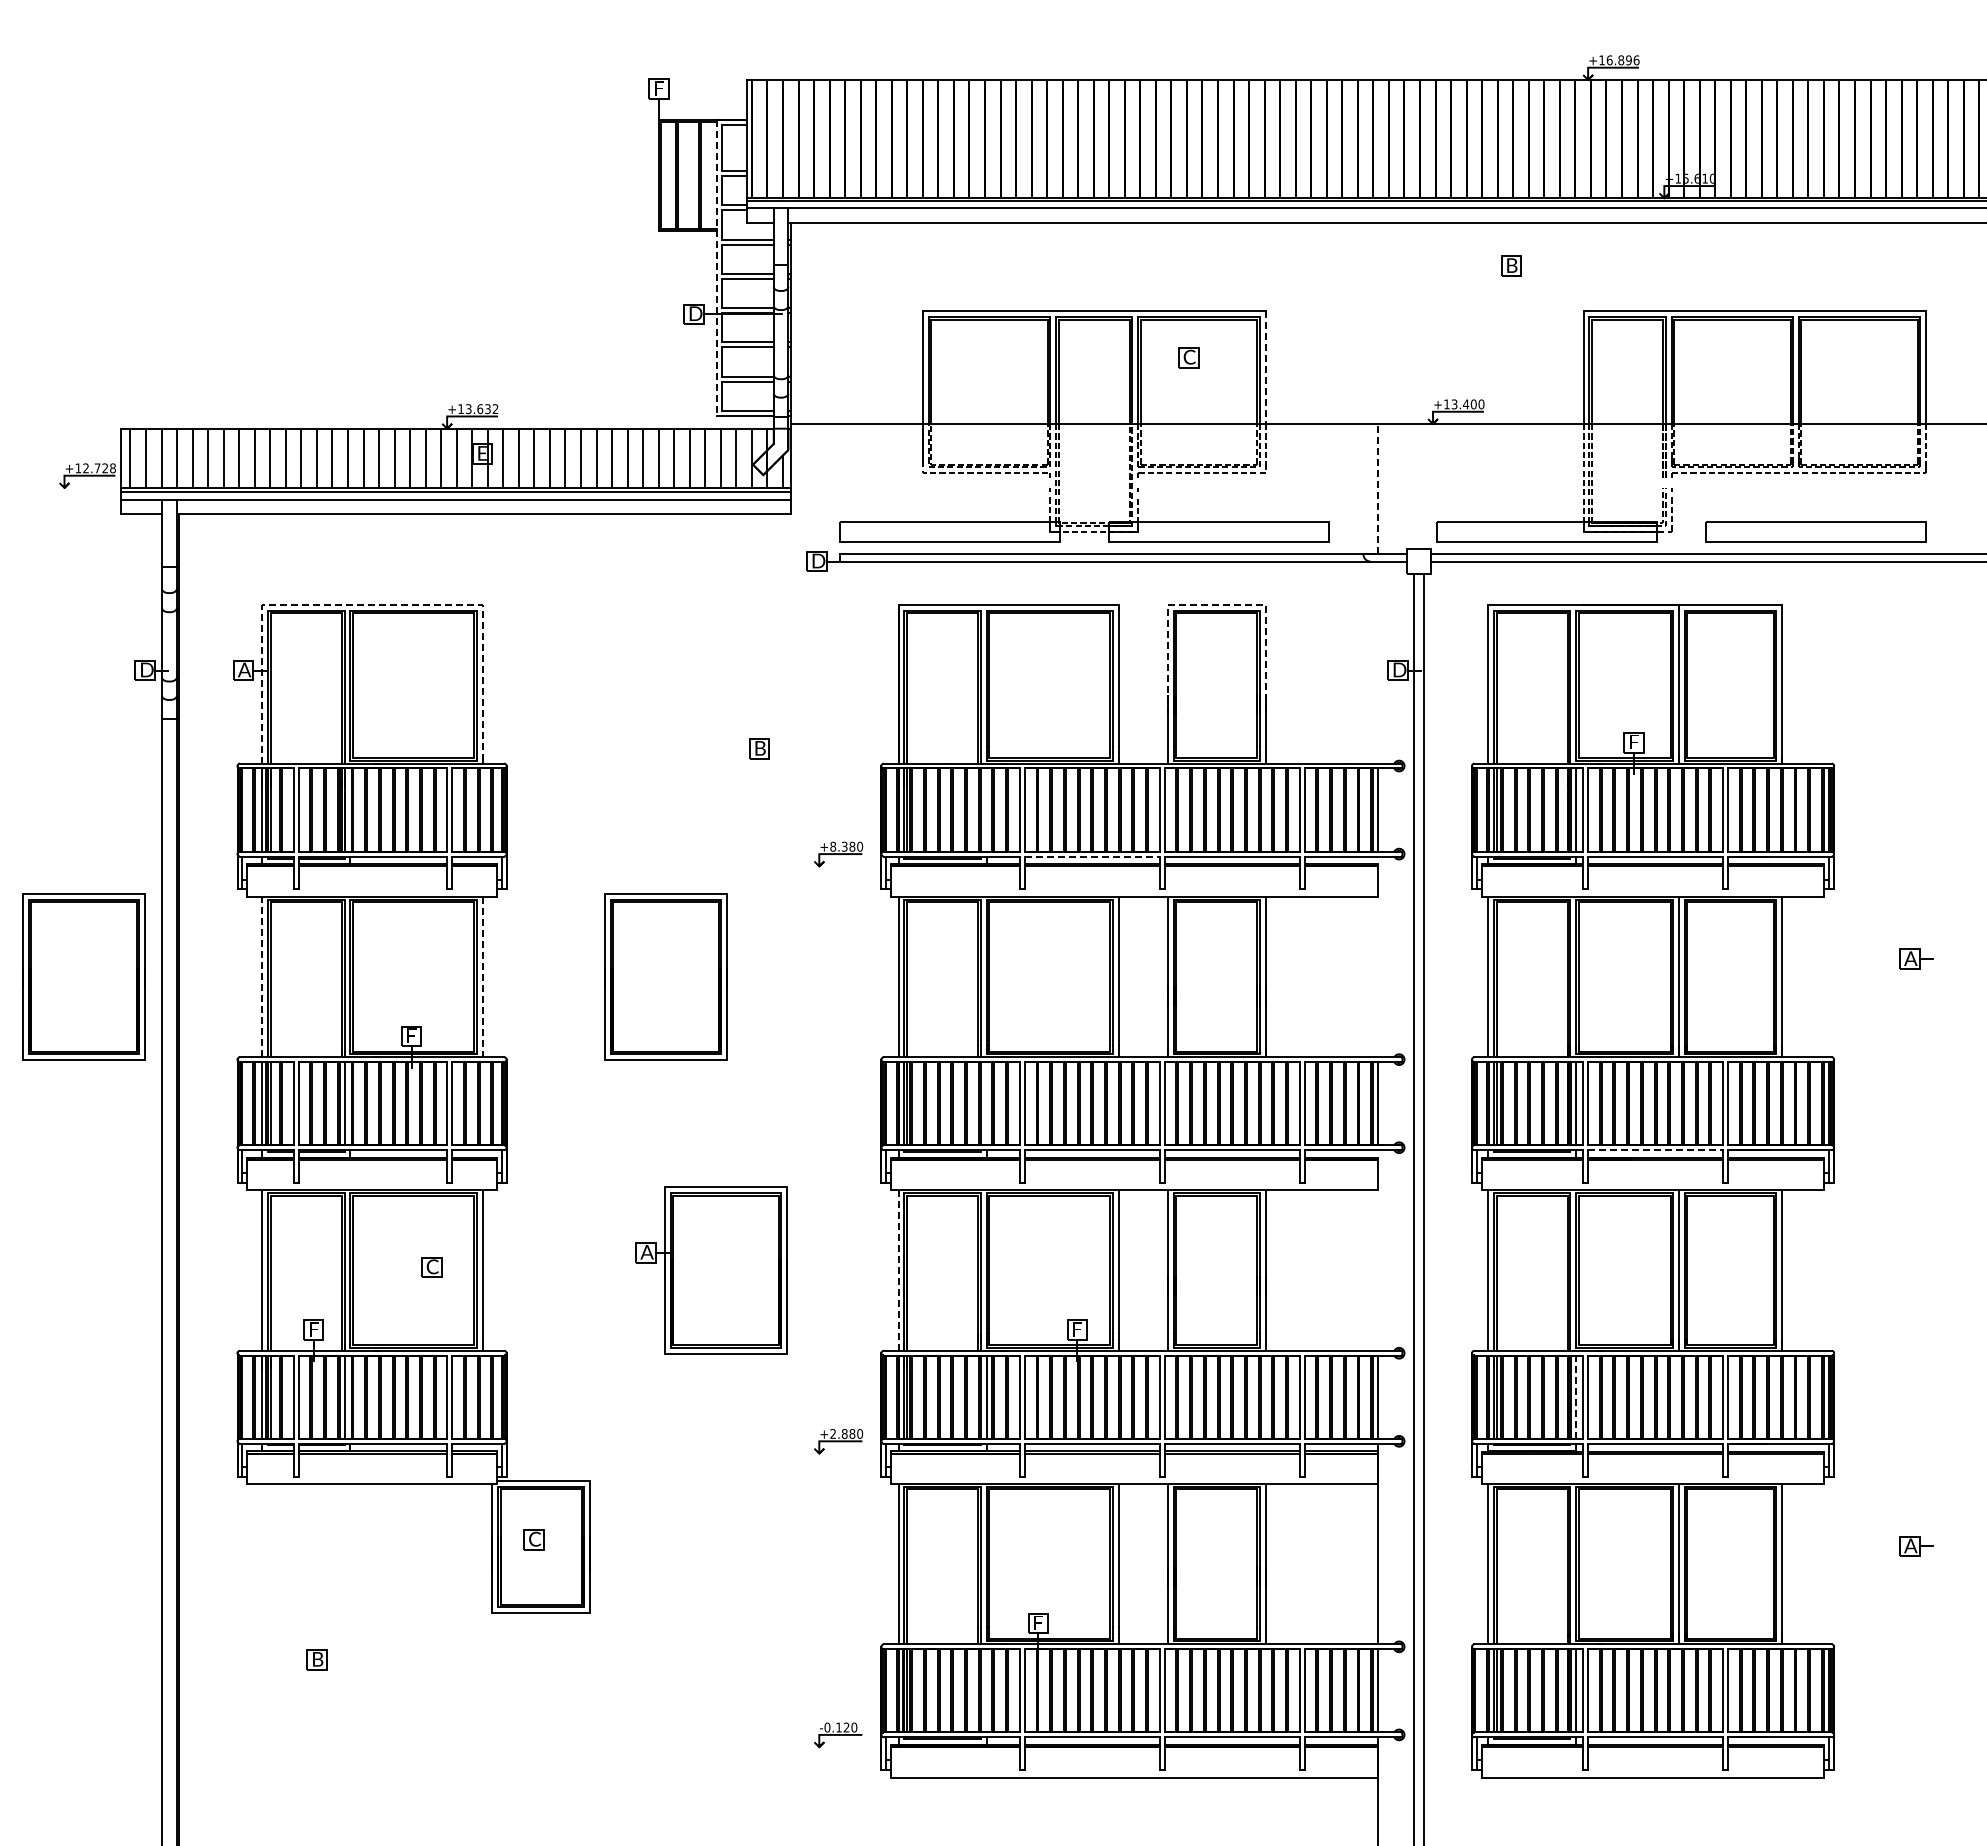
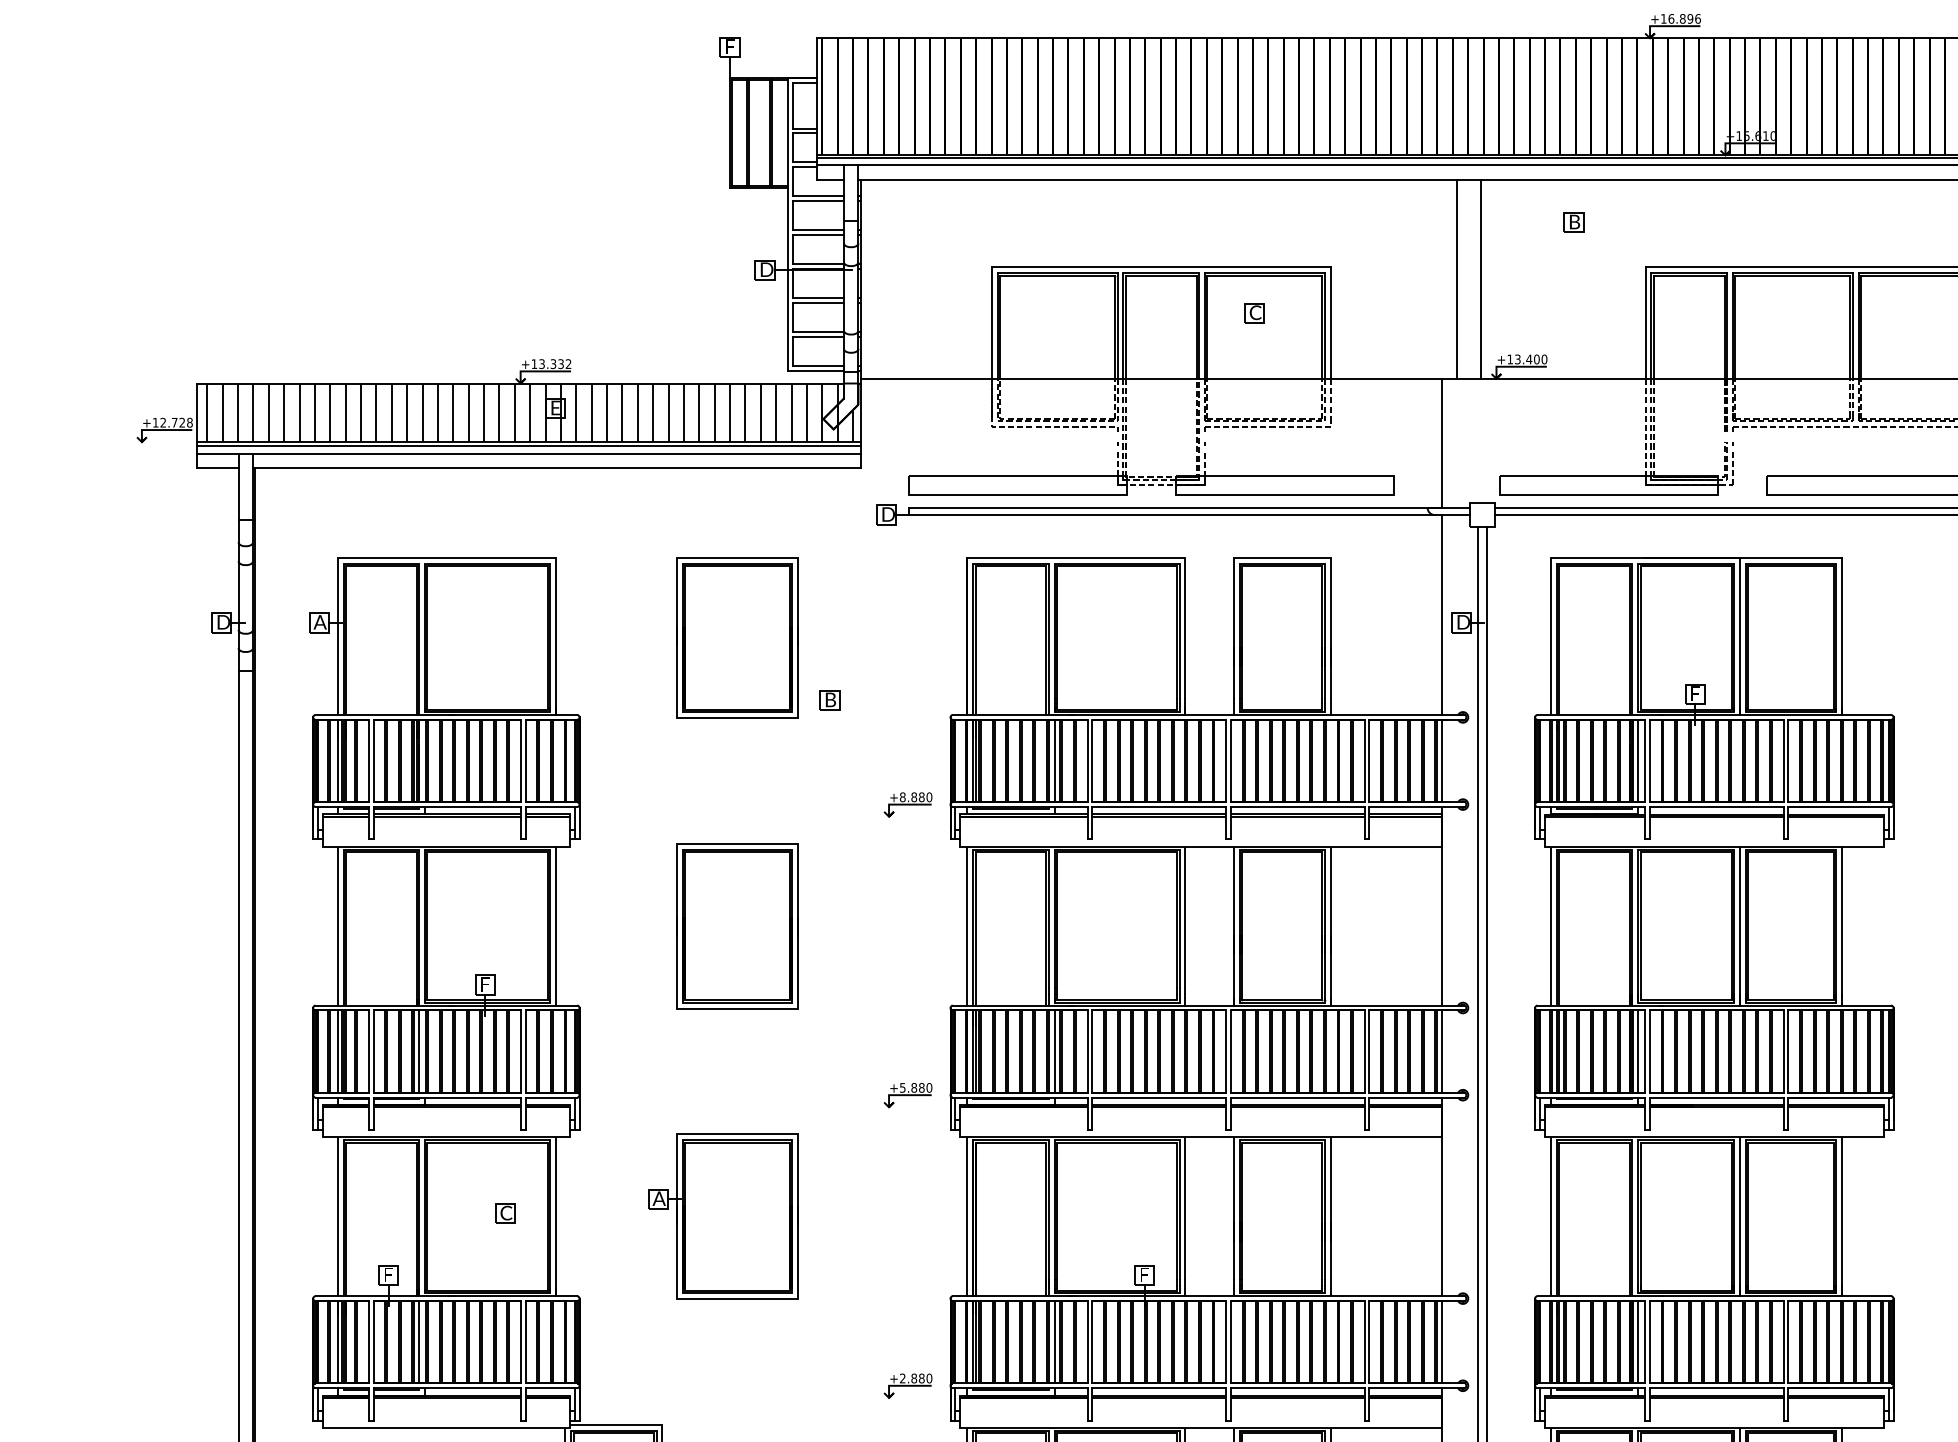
line: (717, 268) -> (788, 224), dashed -> solid
line: (1392, 323) -> (1456, 279), added
line: (1417, 323) -> (1481, 279), added
line: (1265, 368) -> (1330, 323), dashed -> solid
text: (480, 409) -> (553, 364), +13.632 -> +13.332
line: (1378, 488) -> (1442, 442), dashed -> solid
line: (373, 605) -> (447, 558), dashed -> solid
line: (1216, 605) -> (1282, 558), dashed -> solid
line: (1378, 662) -> (1442, 614), added
part: (665, 685) -> (736, 637), added
line: (986, 809) -> (1054, 760), added
text: (844, 846) -> (913, 797), +8.380 -> +8.880
line: (1092, 856) -> (1159, 806), dashed -> solid
line: (1378, 956) -> (1442, 905), added
part: (83, 976) -> (160, 925), removed
line: (262, 976) -> (337, 925), dashed -> solid
line: (482, 977) -> (555, 926), dashed -> solid
line: (986, 1103) -> (1054, 1051), added
part: (838, 1147) -> (908, 1094), added
line: (1655, 1150) -> (1716, 1097), dashed -> solid
line: (1378, 1250) -> (1442, 1196), added
part: (711, 1270) -> (722, 1216), moved
line: (898, 1270) -> (967, 1216), dashed -> solid
line: (1576, 1397) -> (1638, 1342), dashed -> solid

